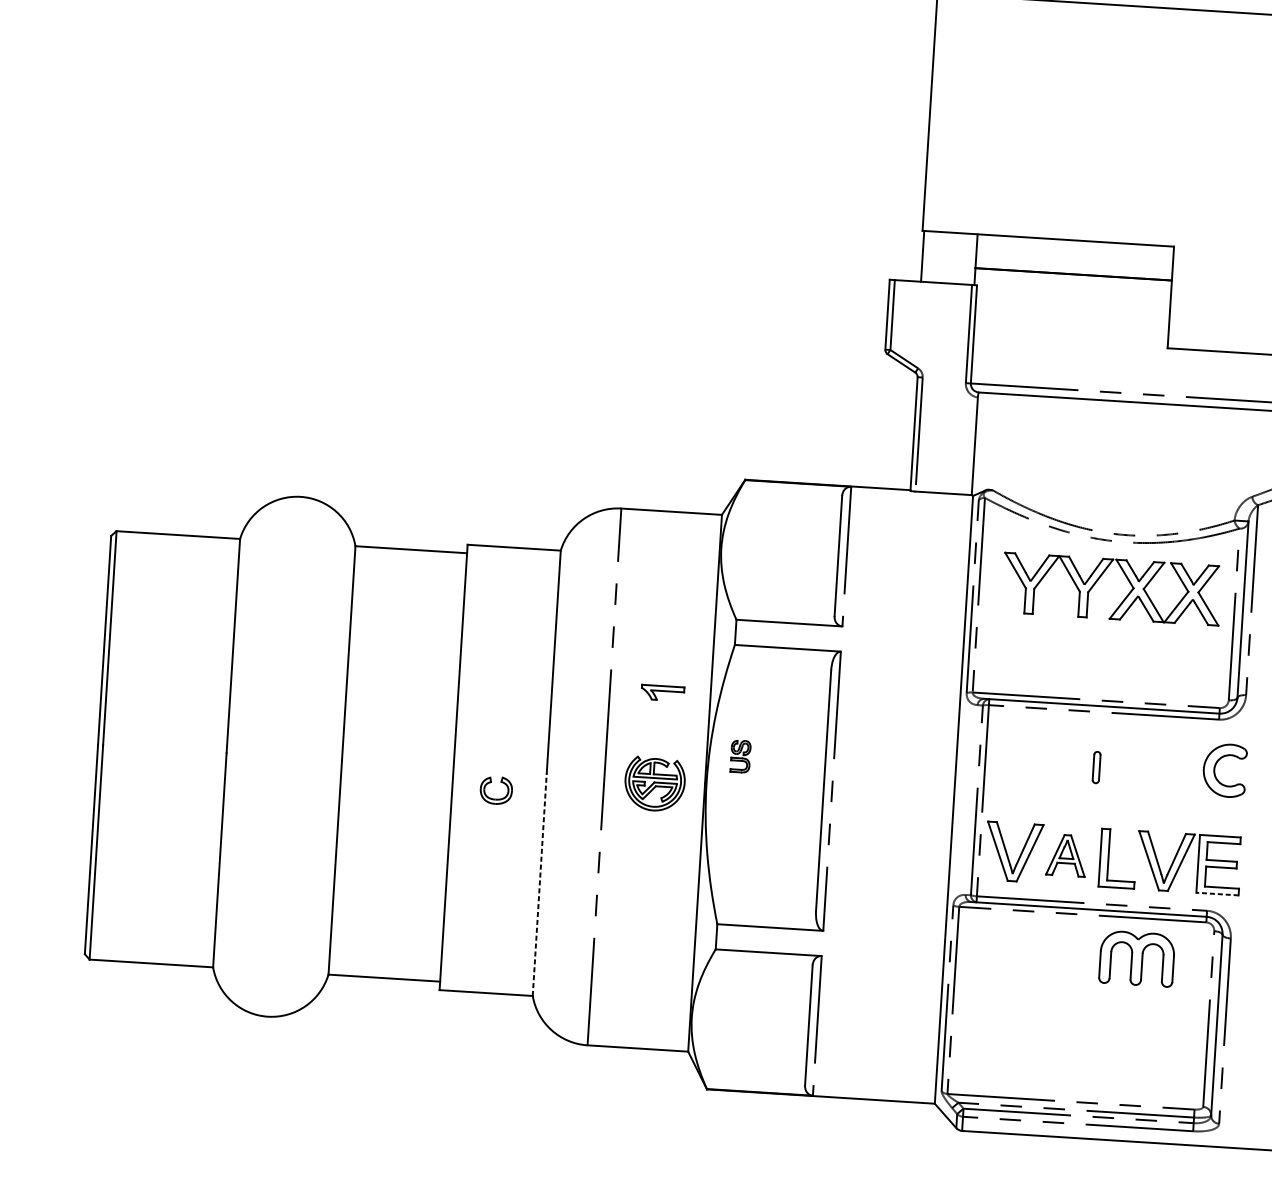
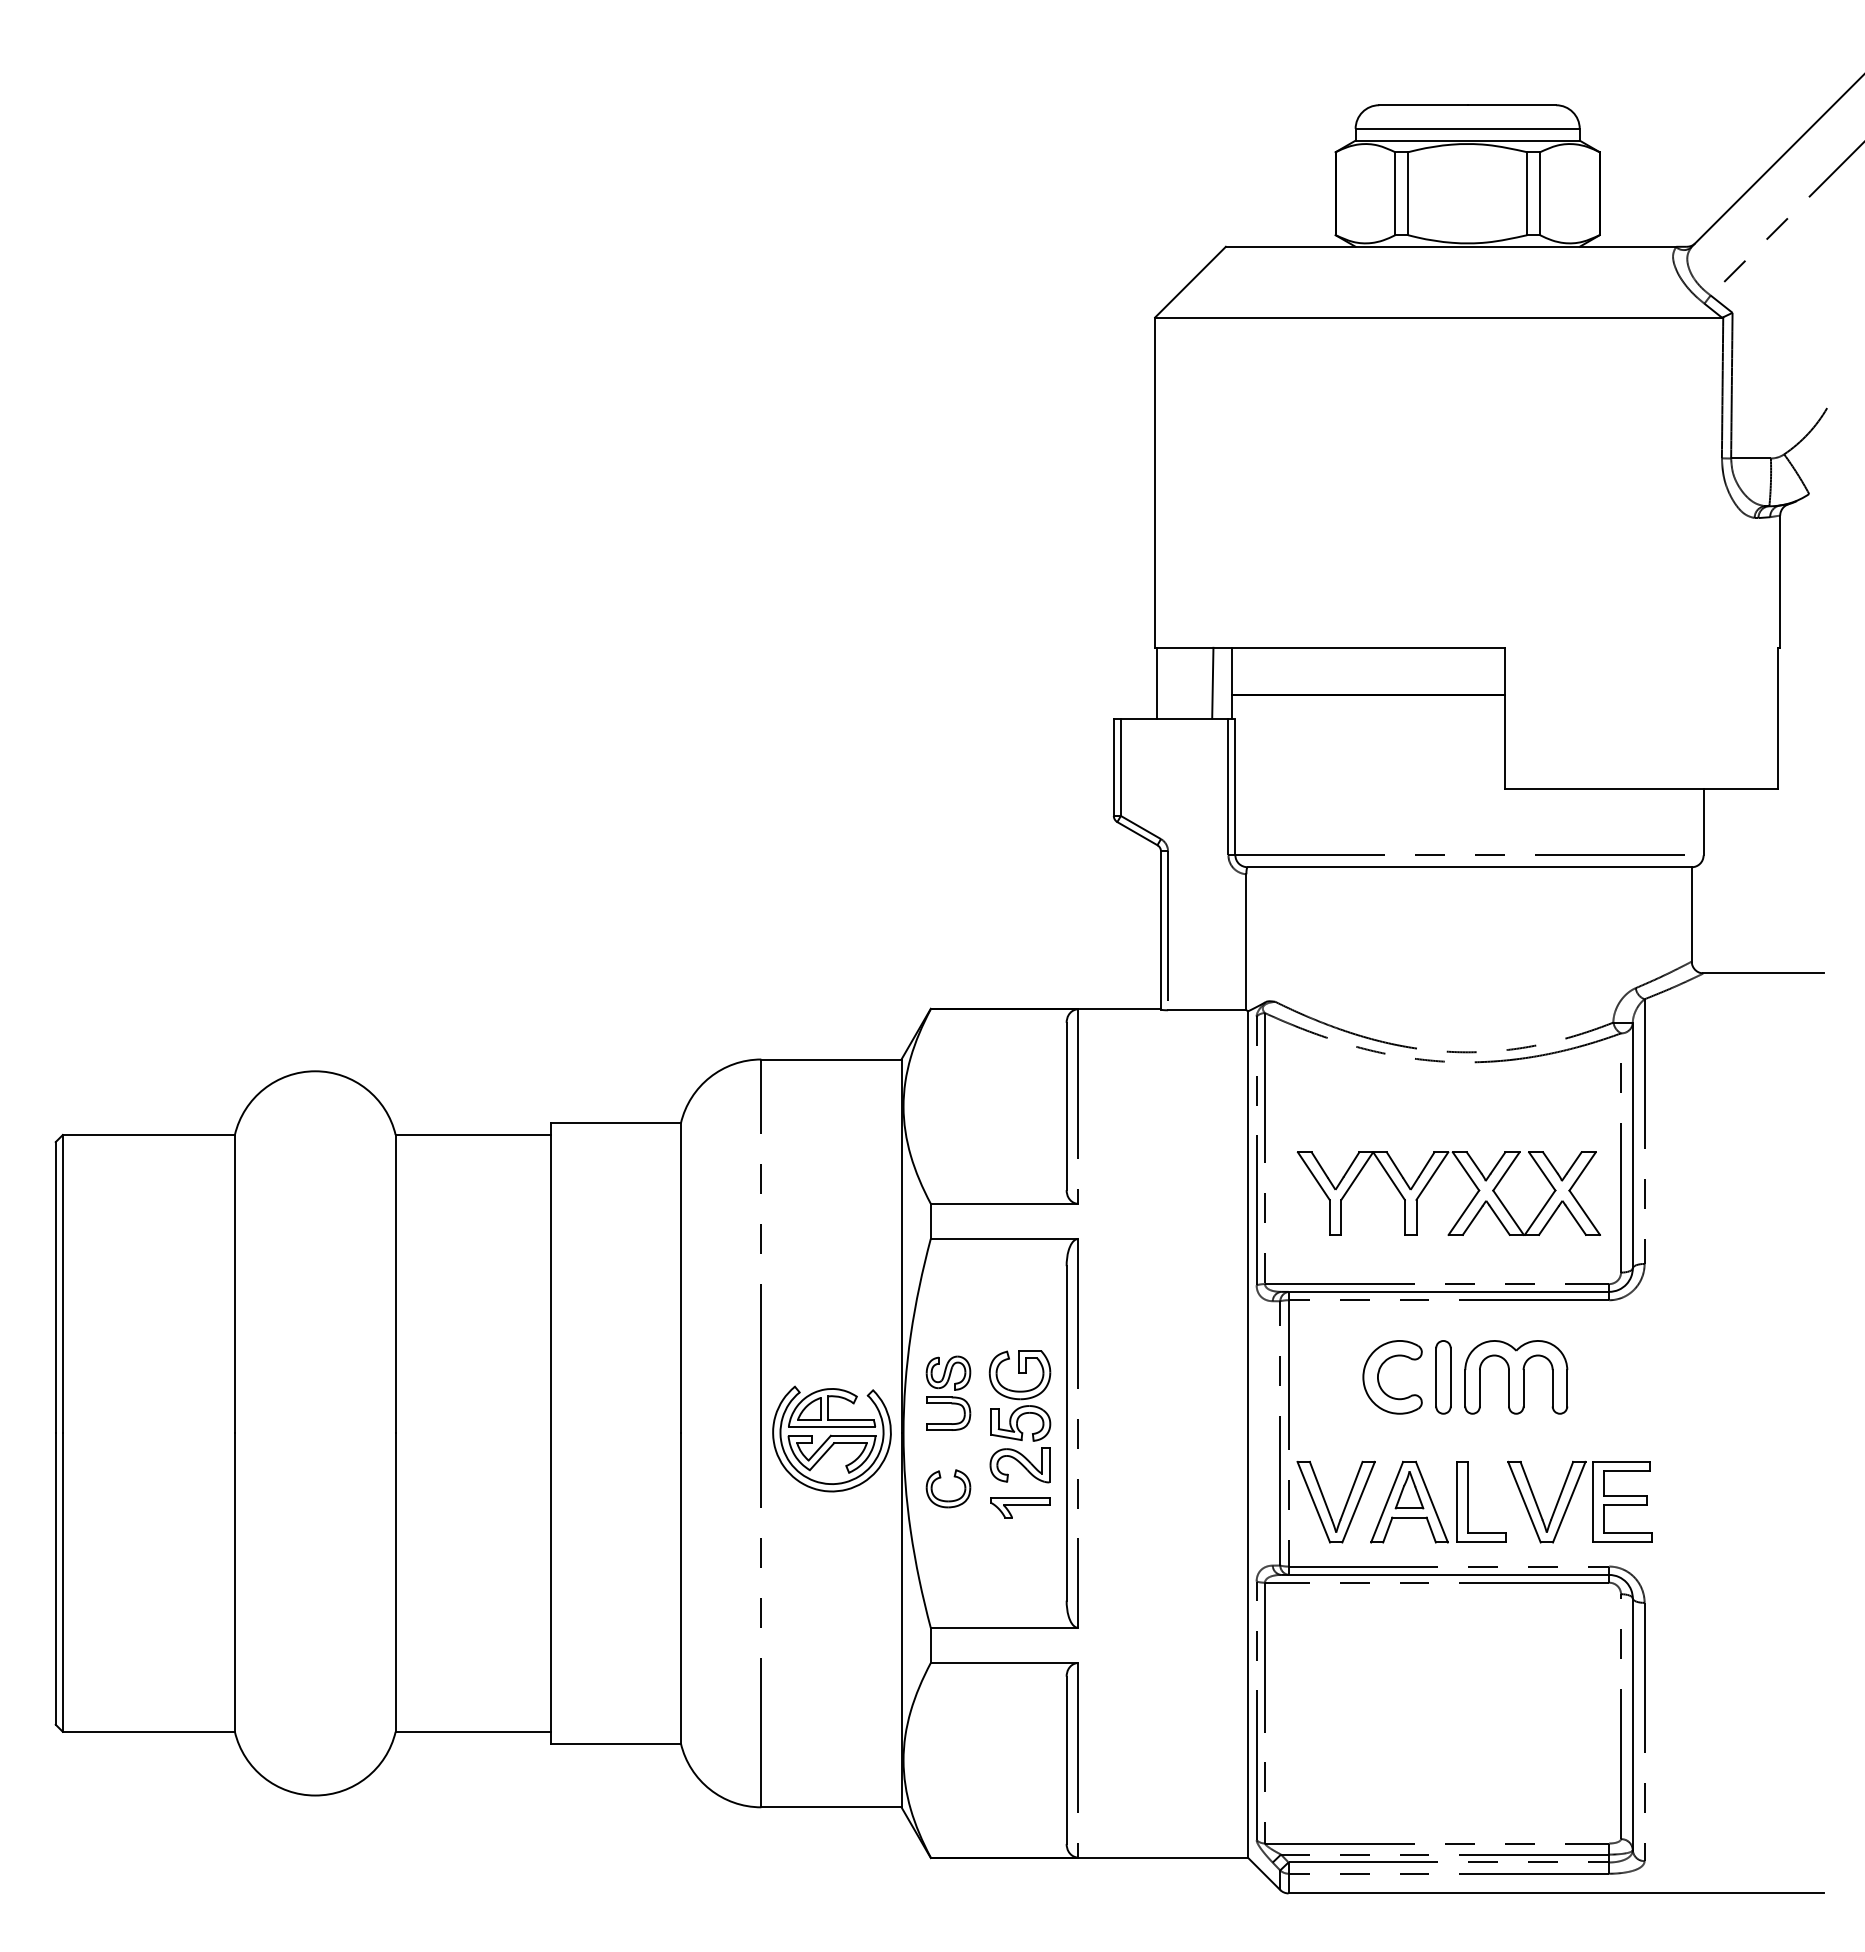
line: (962, 258) -> (1212, 682), added
part: (1098, 580) -> (1429, 1182), moved
part: (663, 692) -> (1020, 1507), moved
part: (740, 756) -> (948, 1392), size x1.67
part: (1096, 767) -> (1443, 1377), size x1.67
part: (1215, 772) -> (1379, 1380), moved
part: (790, 776) -> (1019, 1416), added
part: (654, 783) -> (831, 1438), size x1.43
part: (495, 798) -> (948, 1500), moved
part: (1066, 855) -> (1409, 1501), size x1.43
line: (539, 884) -> (680, 1588), dashed -> solid
line: (1216, 894) -> (1621, 1542), dashed -> solid
part: (1137, 958) -> (1516, 1377), moved

